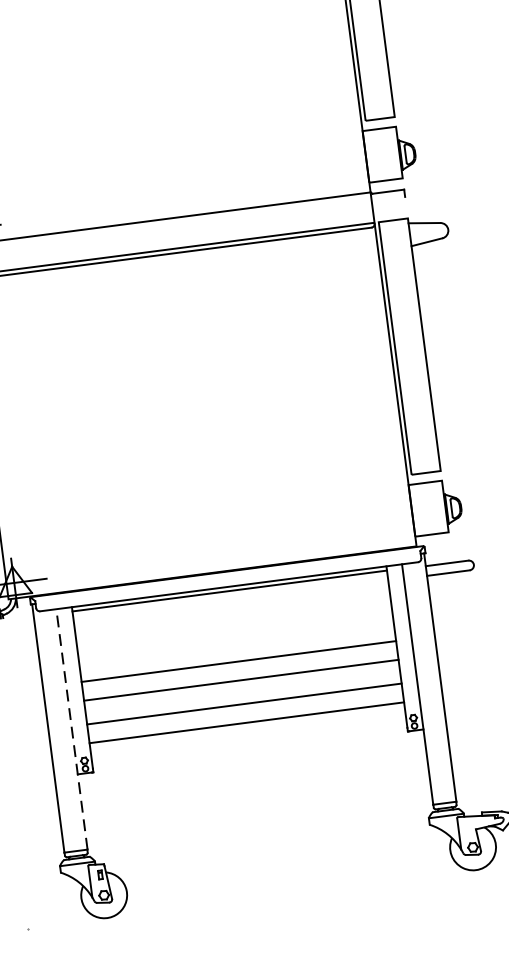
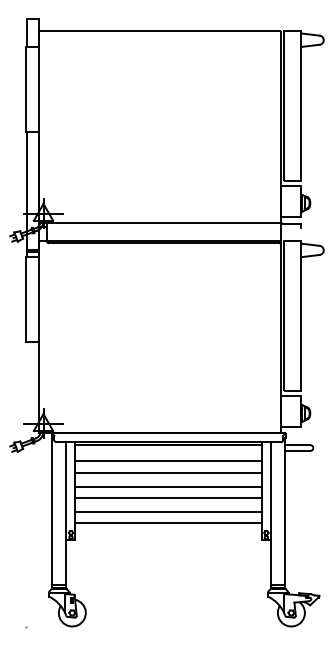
line: (232, 619) -> (168, 461), added
line: (235, 637) -> (168, 472), added
line: (72, 729) -> (66, 513), dashed -> solid

